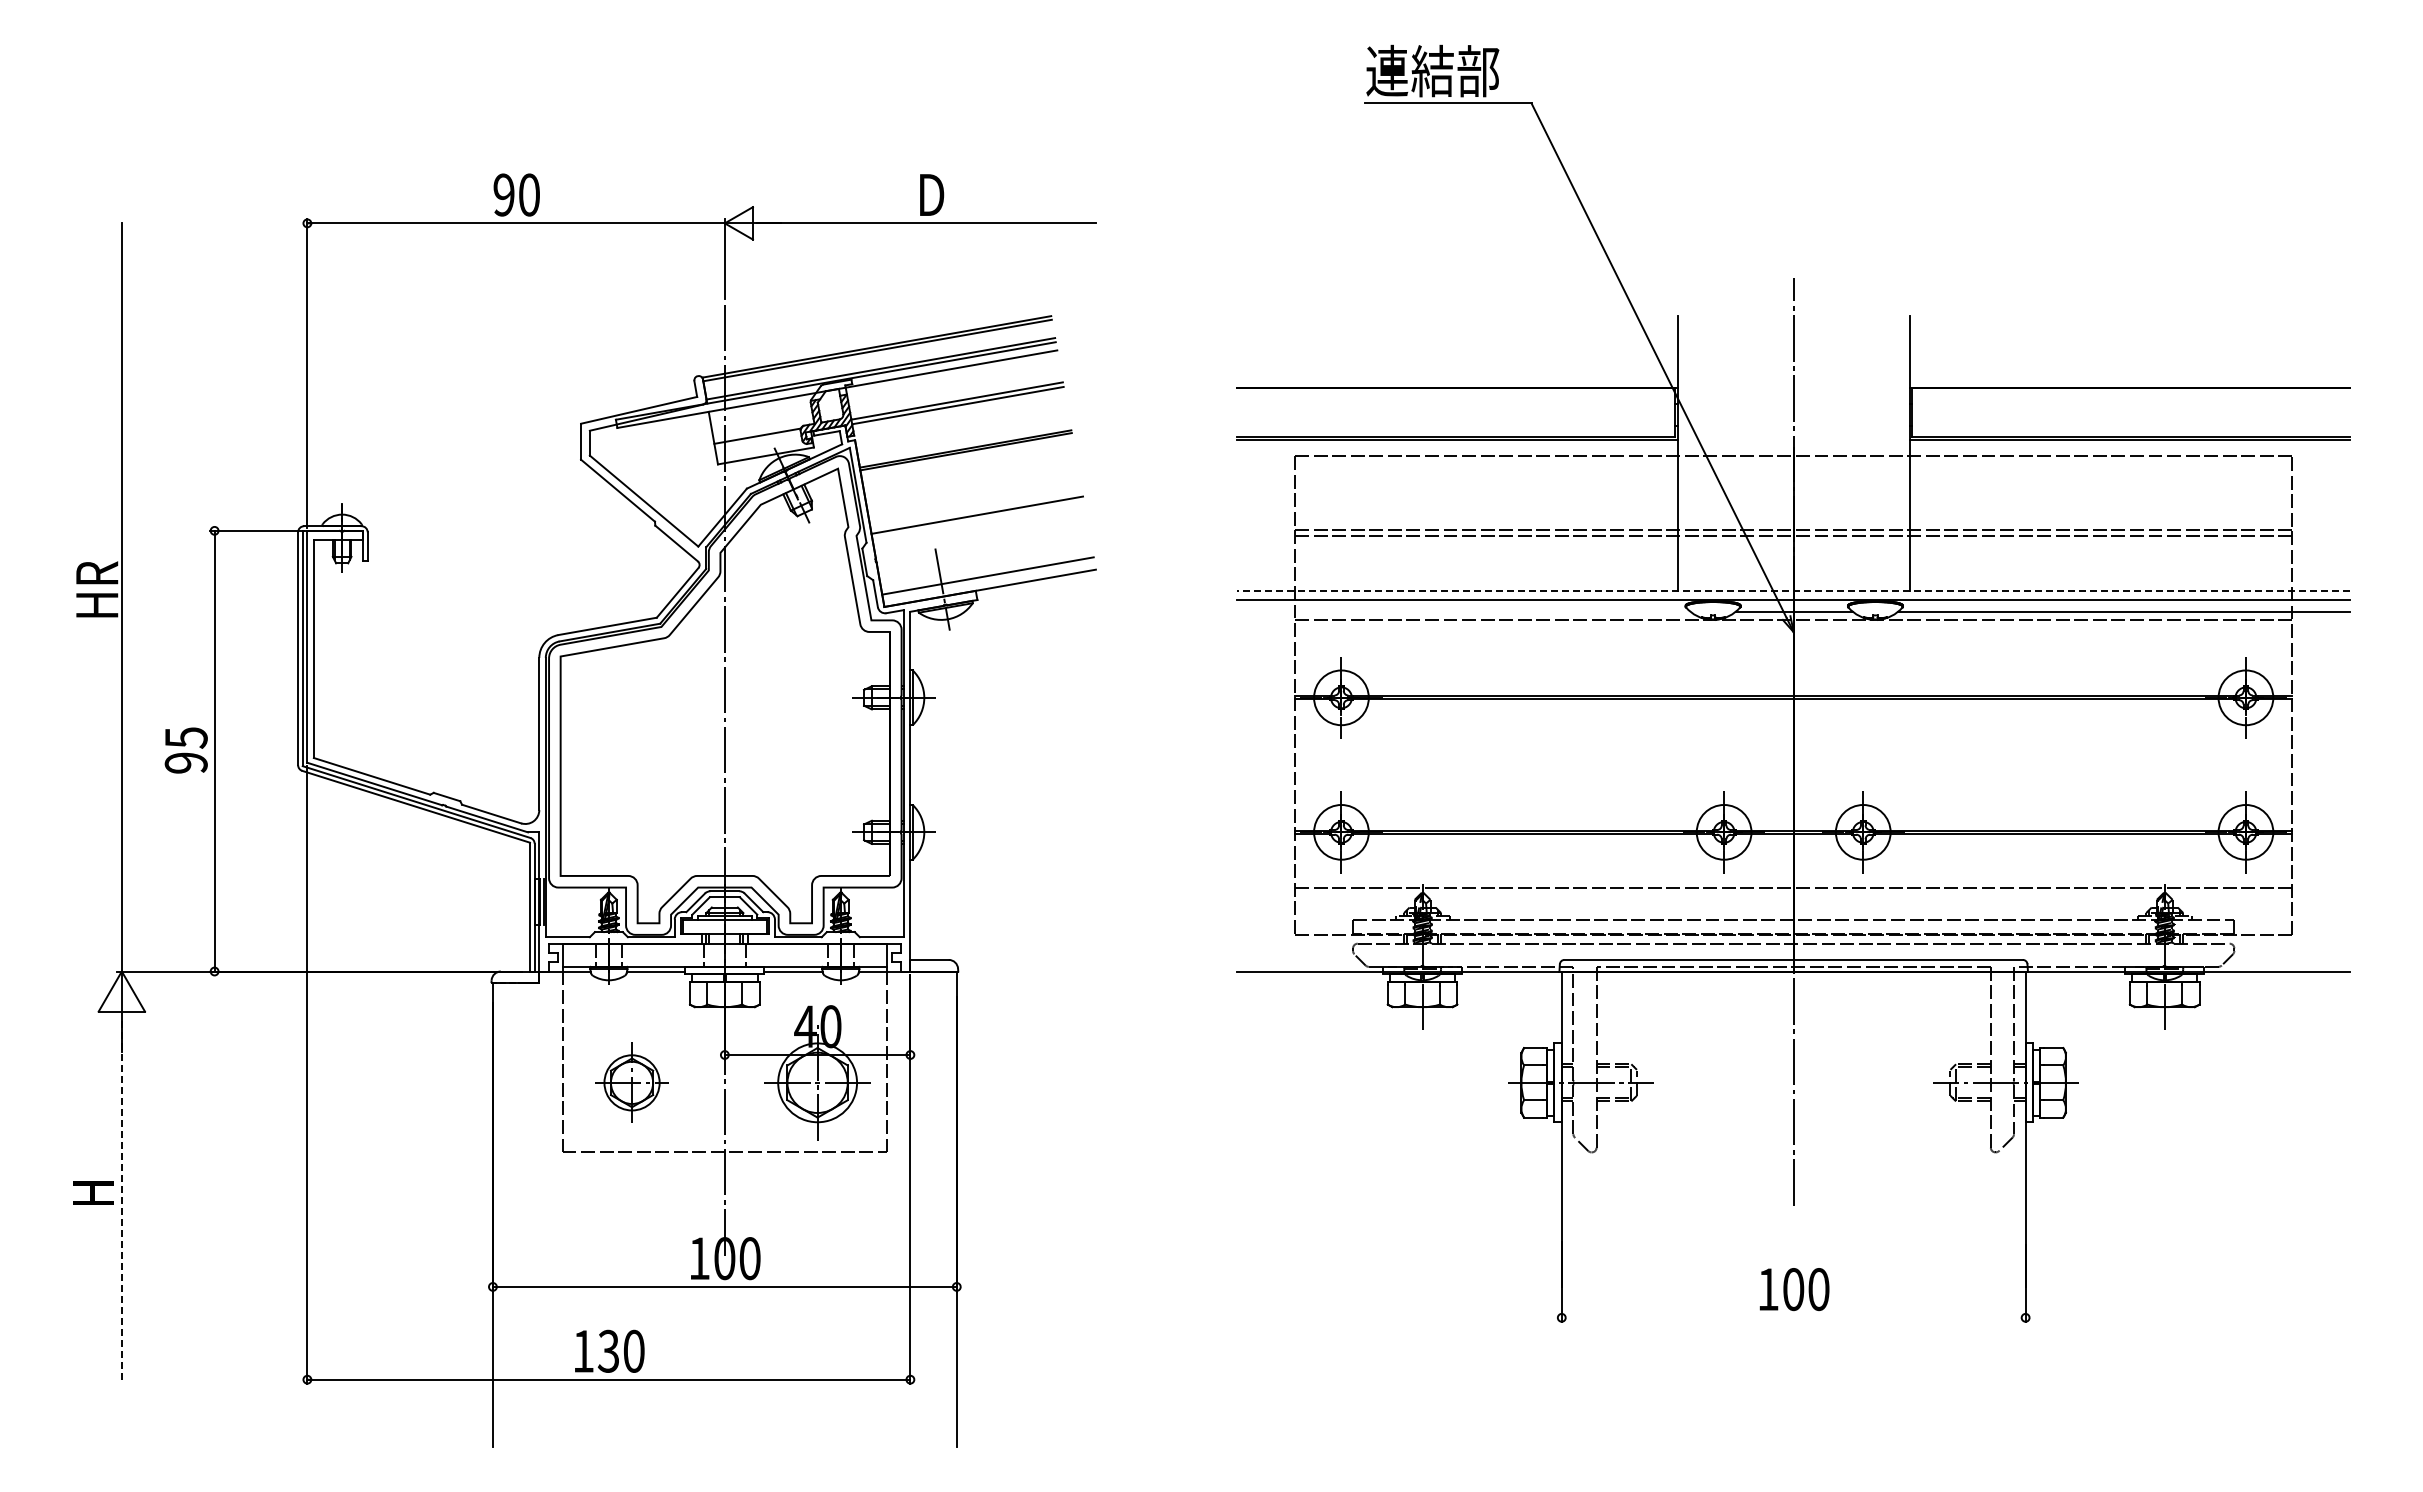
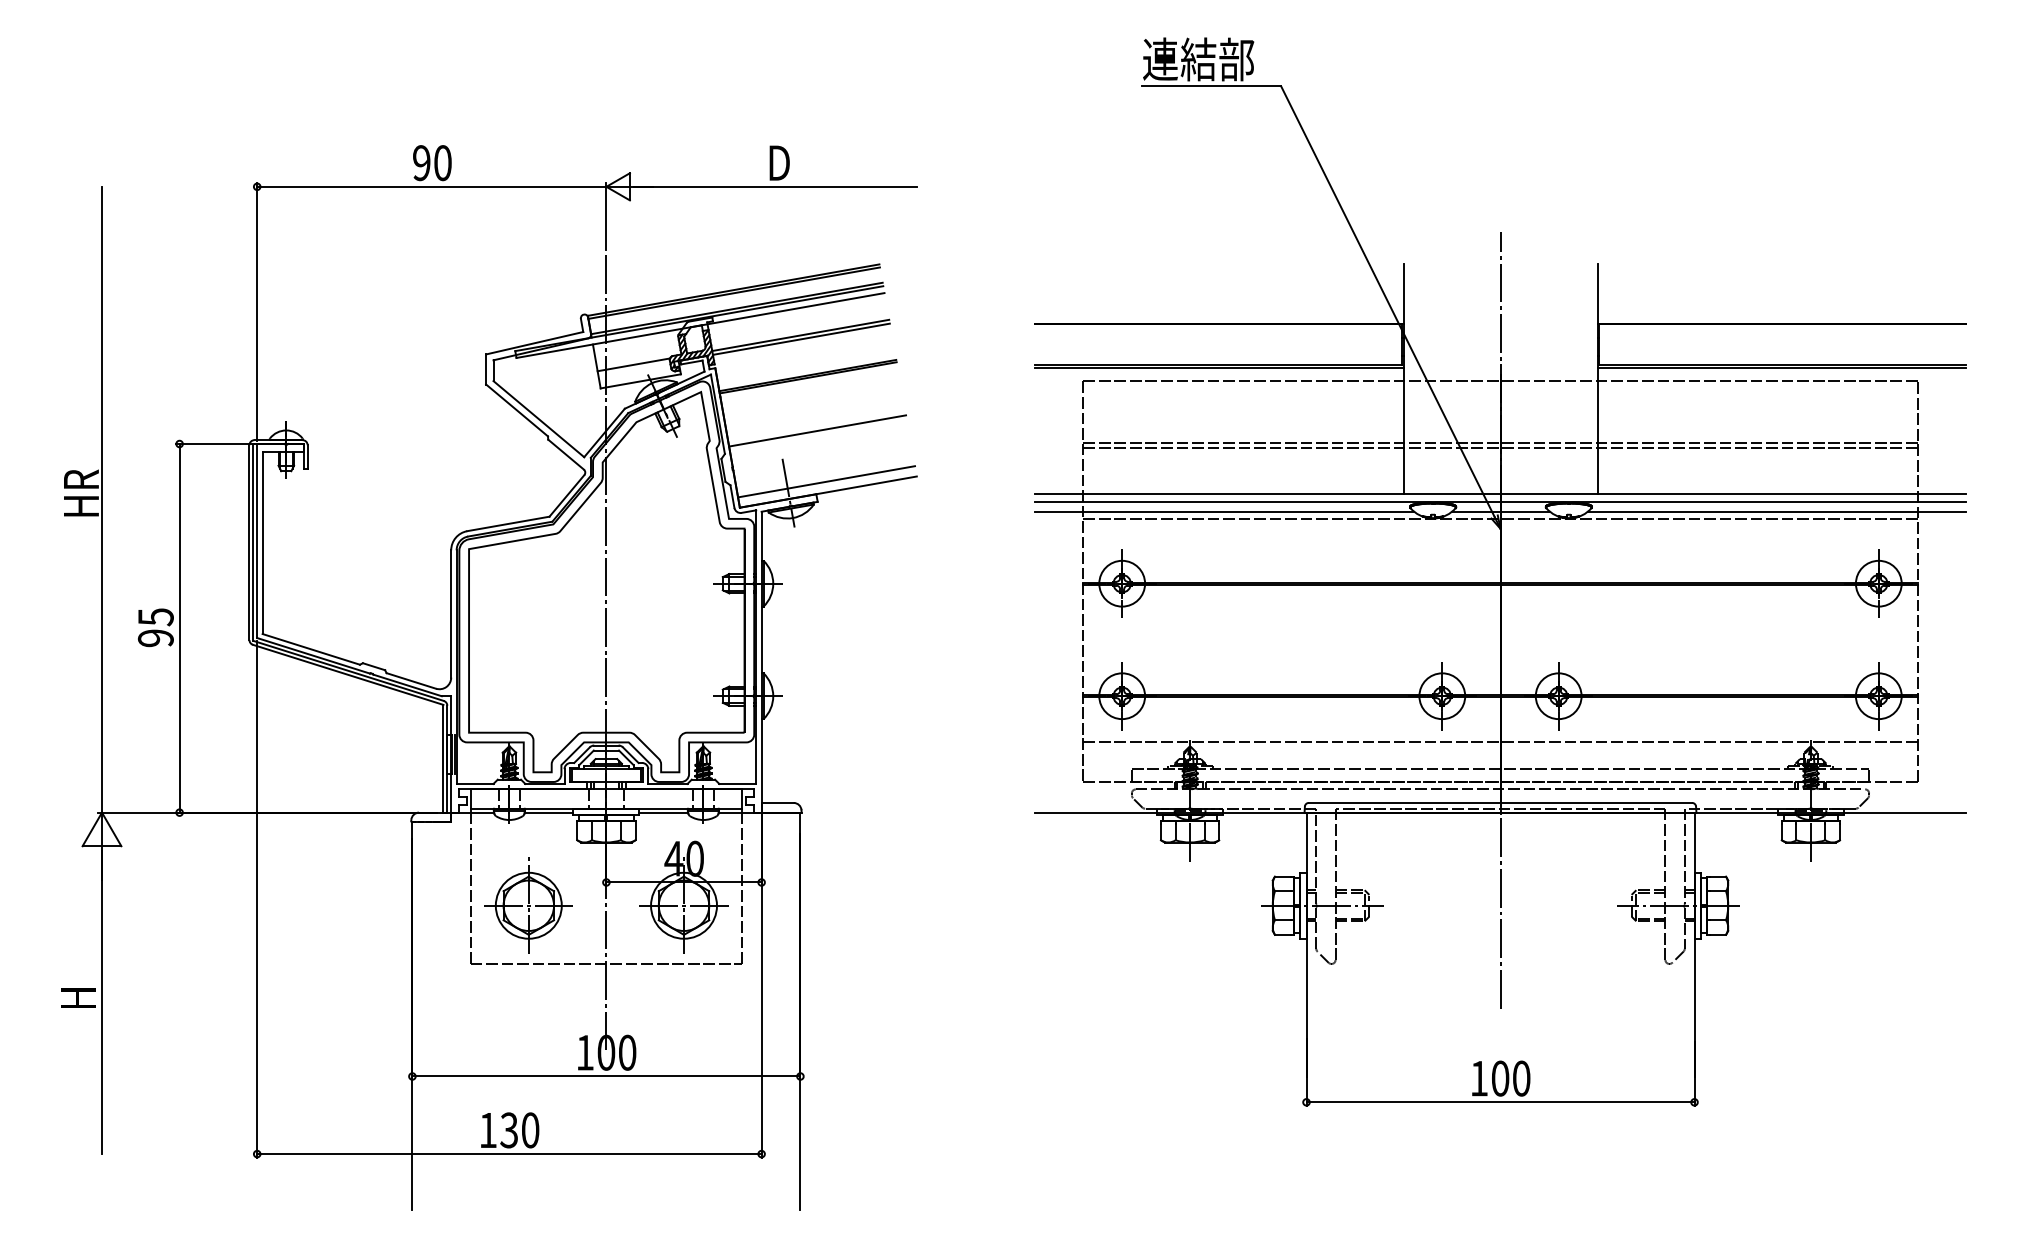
line: (1793, 591) -> (1500, 494), dashed -> solid
line: (1463, 611) -> (1224, 511), added
part: (631, 1082) -> (528, 905), size x1.43
line: (121, 1198) -> (101, 1002), dashed -> solid
line: (1793, 1317) -> (1500, 1102), added

